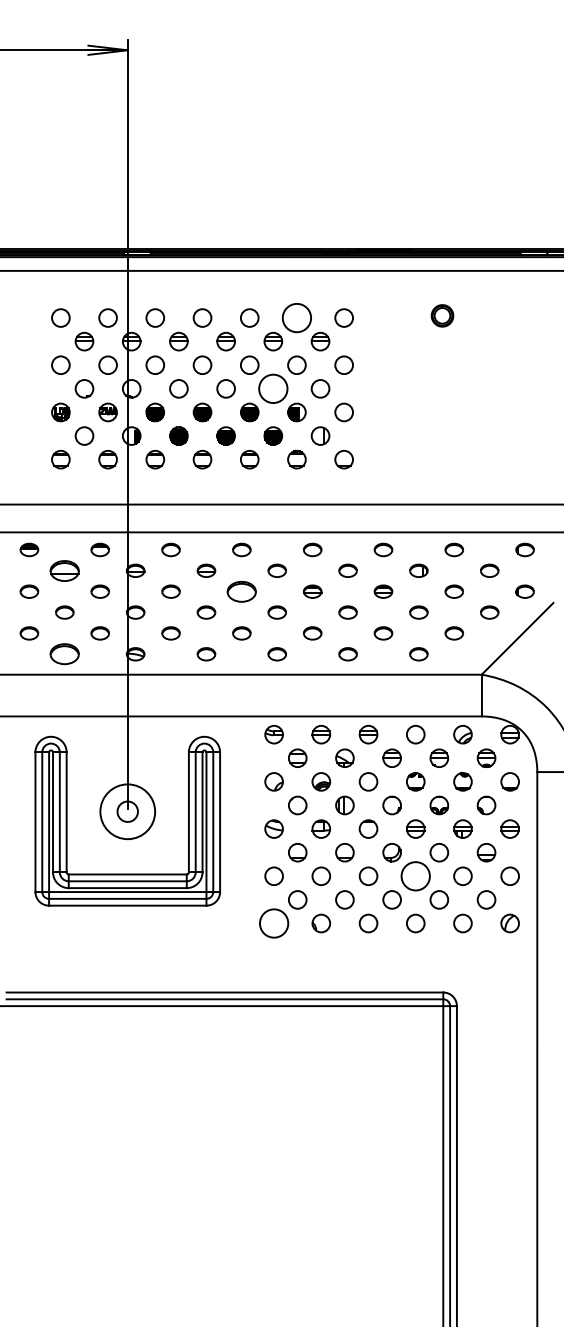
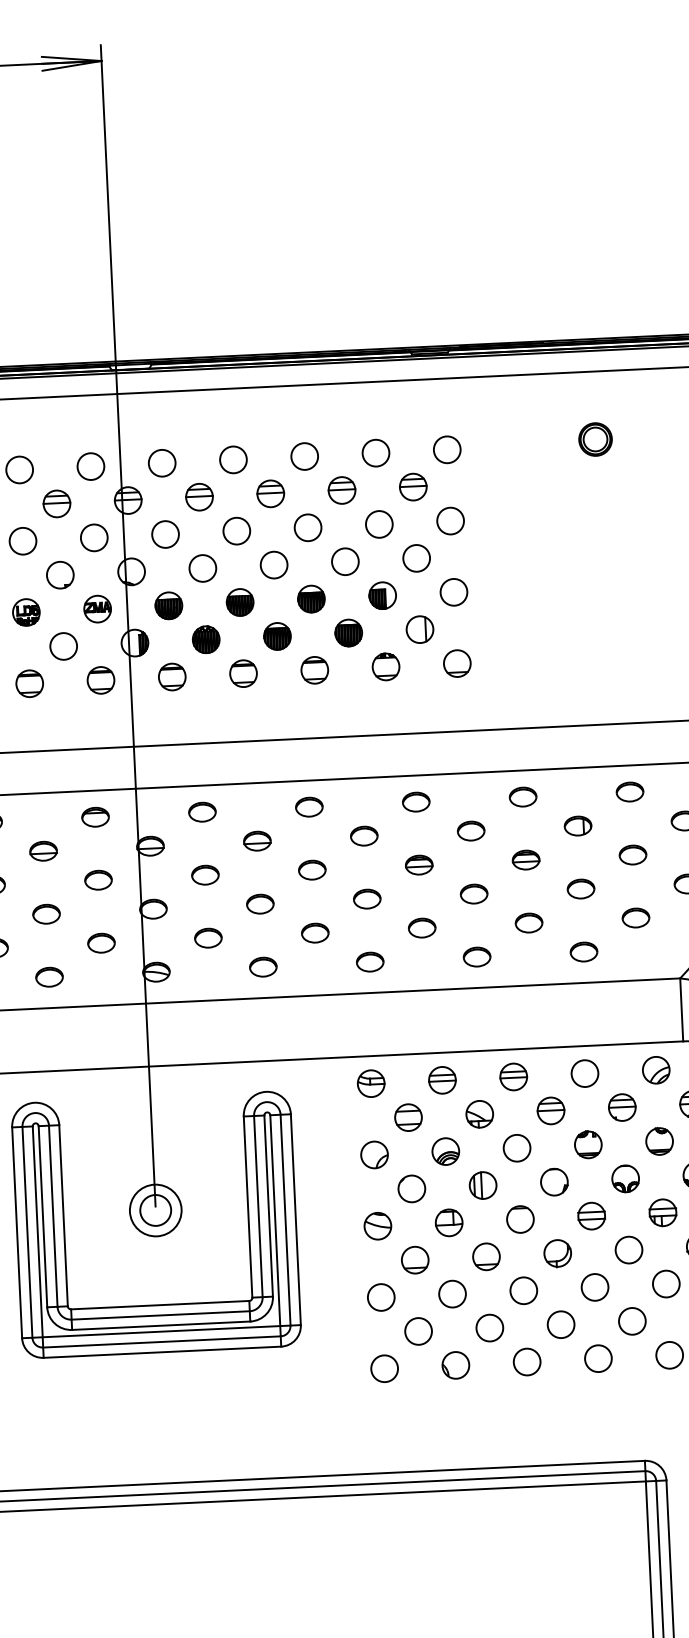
circle: (296, 317) -> (375, 452), size x0.62
circle: (273, 388) -> (345, 561), size x0.62
part: (64, 570) -> (43, 850), size x0.62
part: (241, 591) -> (311, 869), size x0.62
part: (64, 654) -> (49, 977), size x0.62
circle: (127, 811) -> (155, 1210), size x0.62
circle: (415, 876) -> (594, 1287), size x0.62
circle: (273, 923) -> (383, 1368), size x0.62

